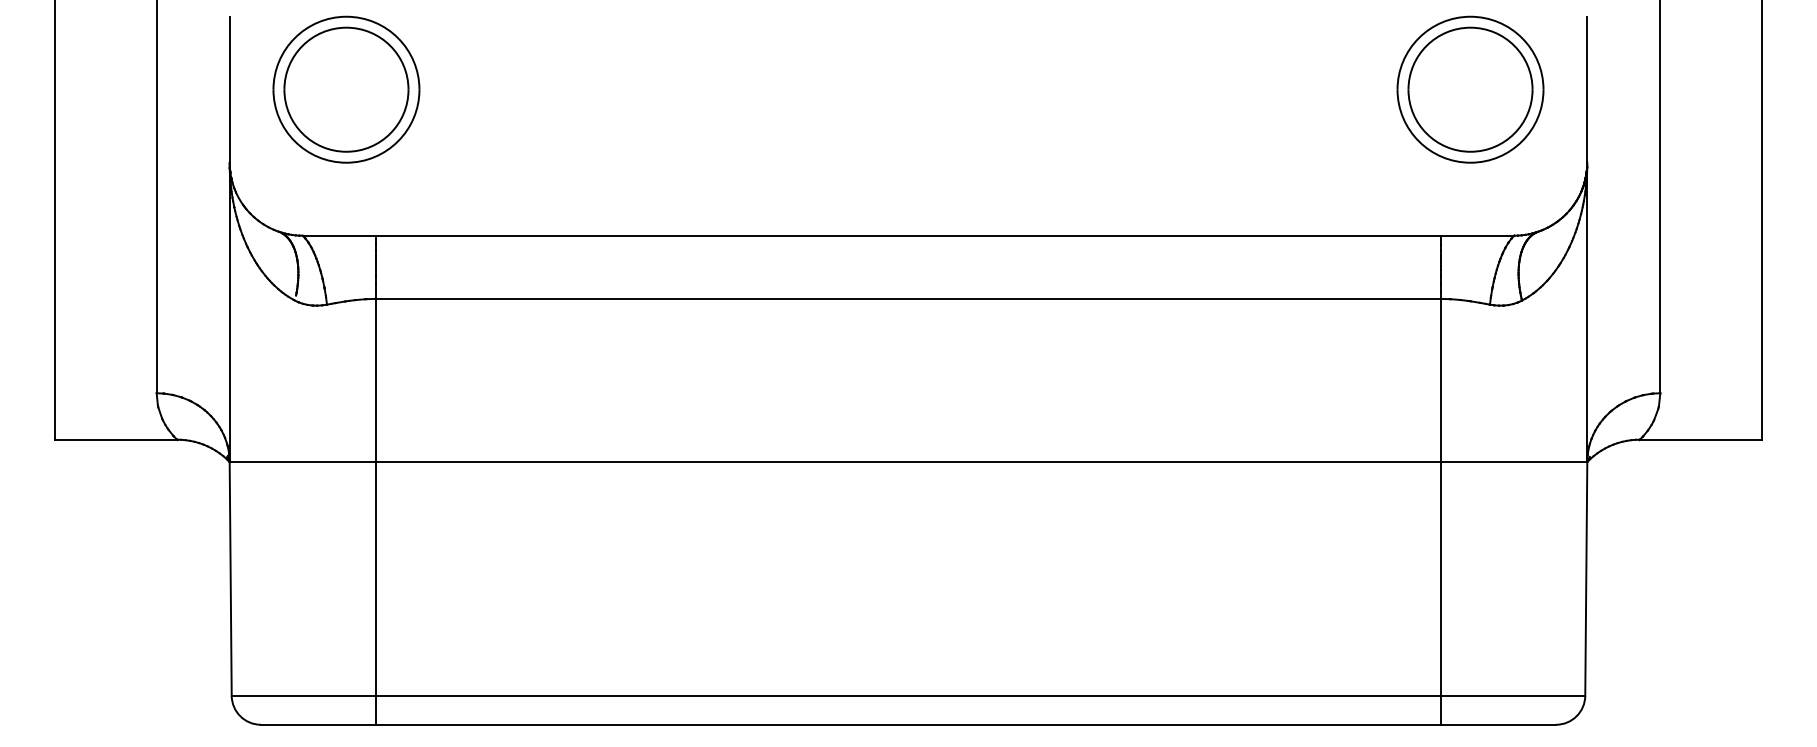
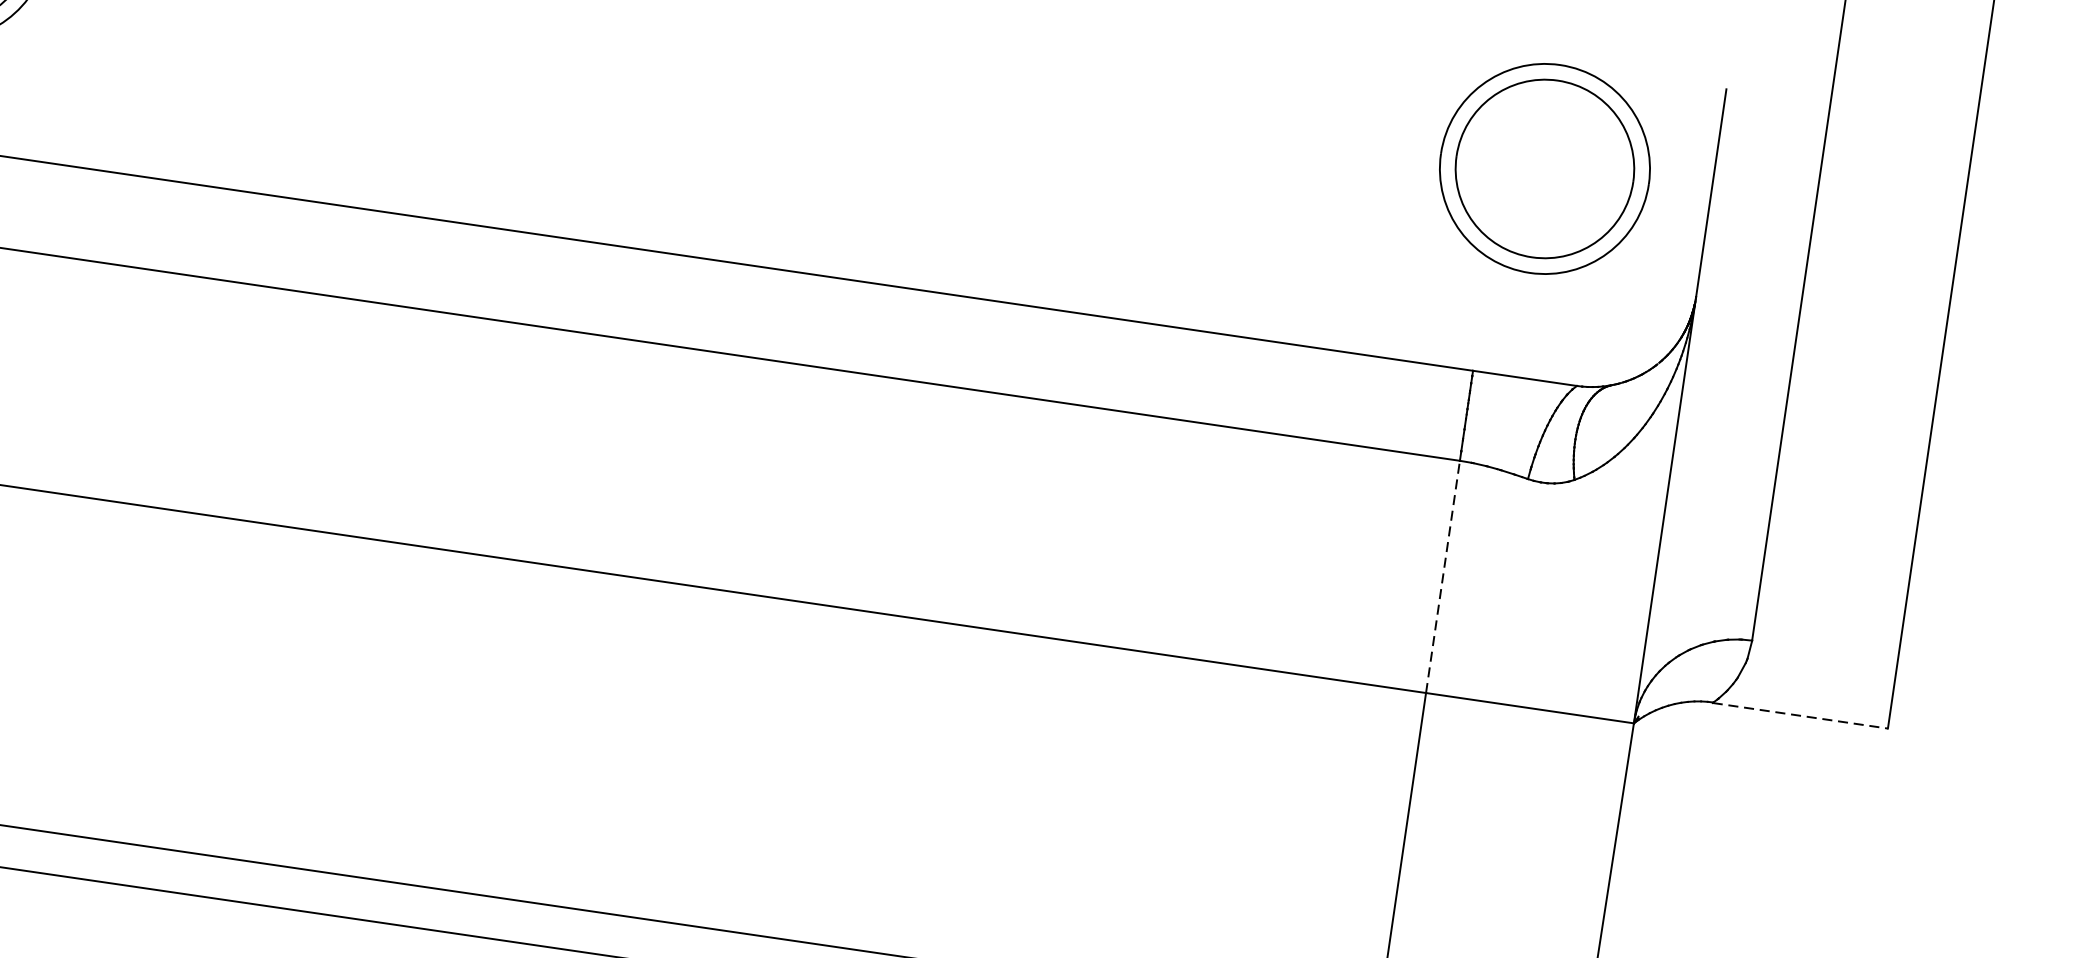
line: (1441, 380) -> (1443, 576), solid -> dashed
line: (1700, 440) -> (1799, 716), solid -> dashed

